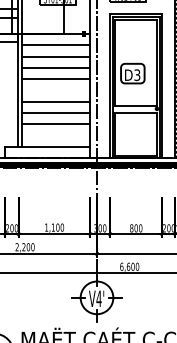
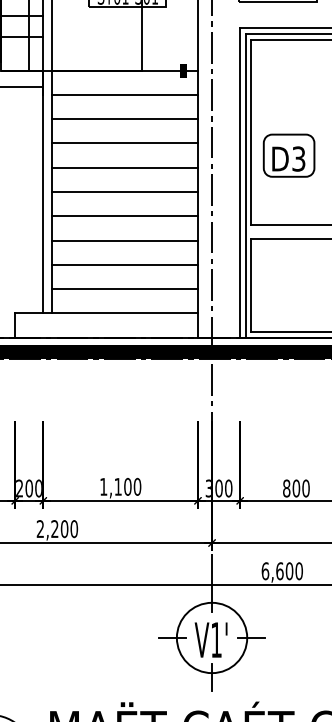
line: (56, 90) -> (124, 191), added
line: (56, 135) -> (124, 288), added
text: (98, 298) -> (215, 639), V4' -> V1'

